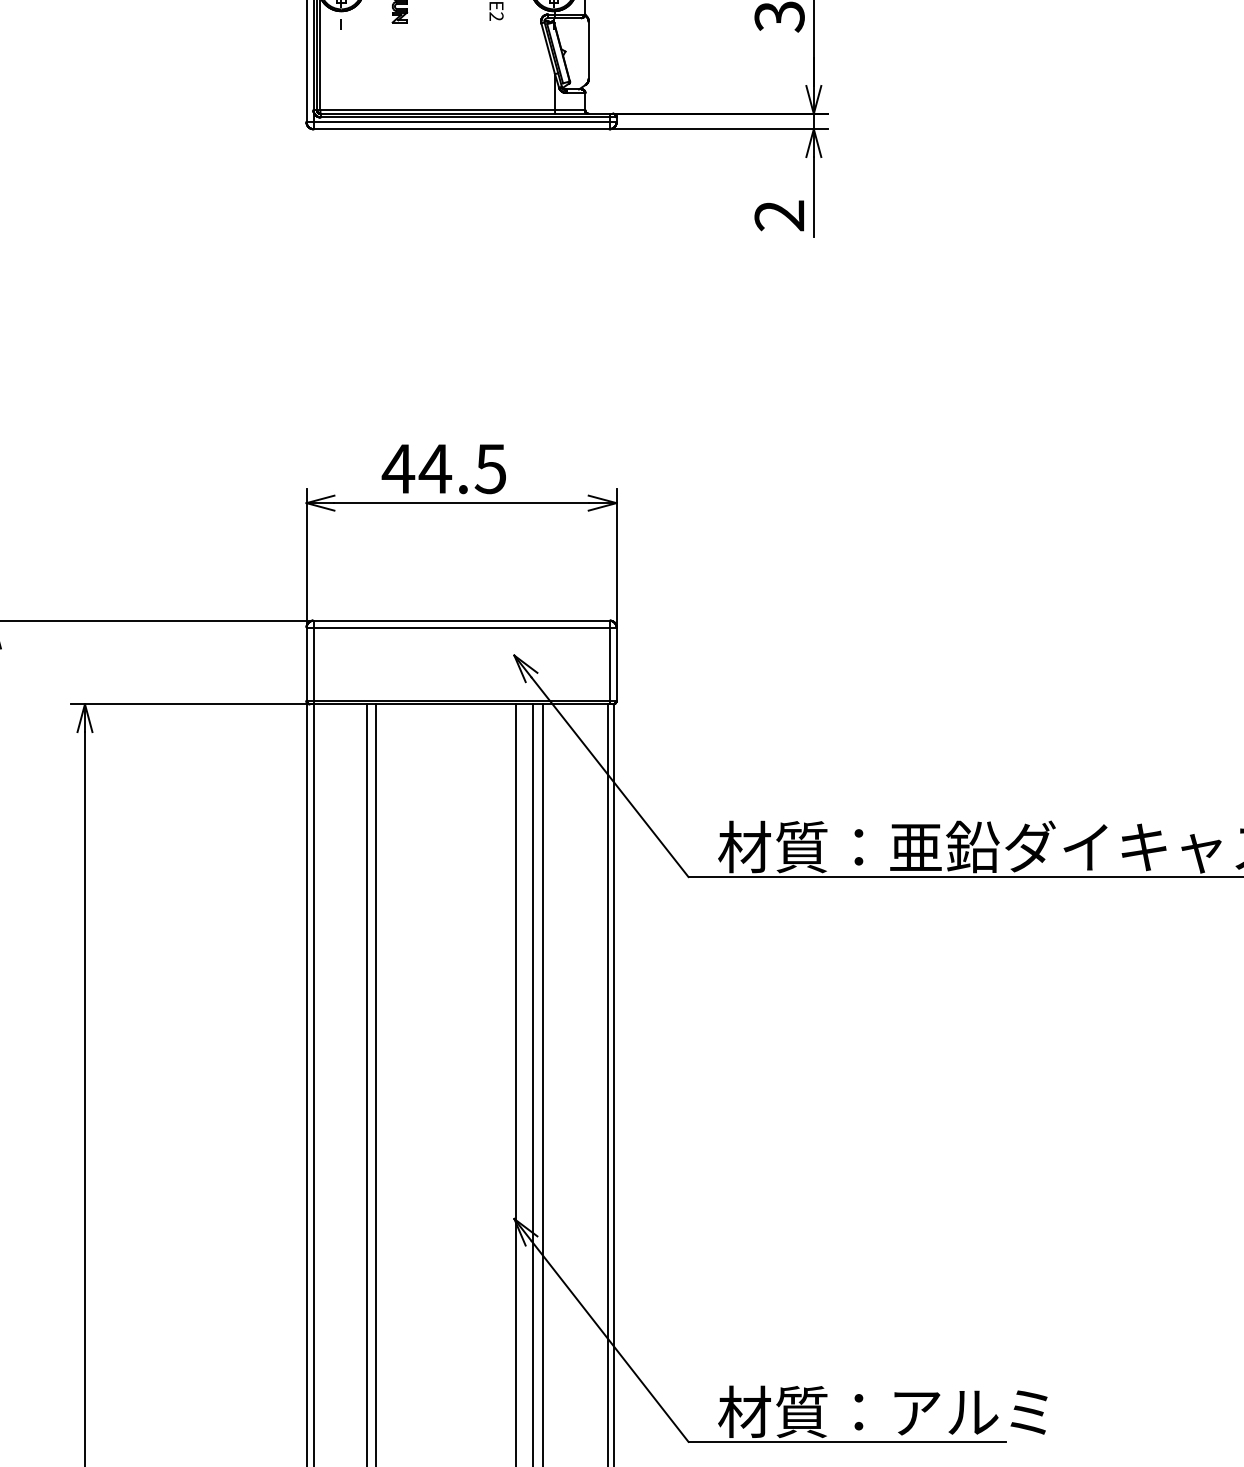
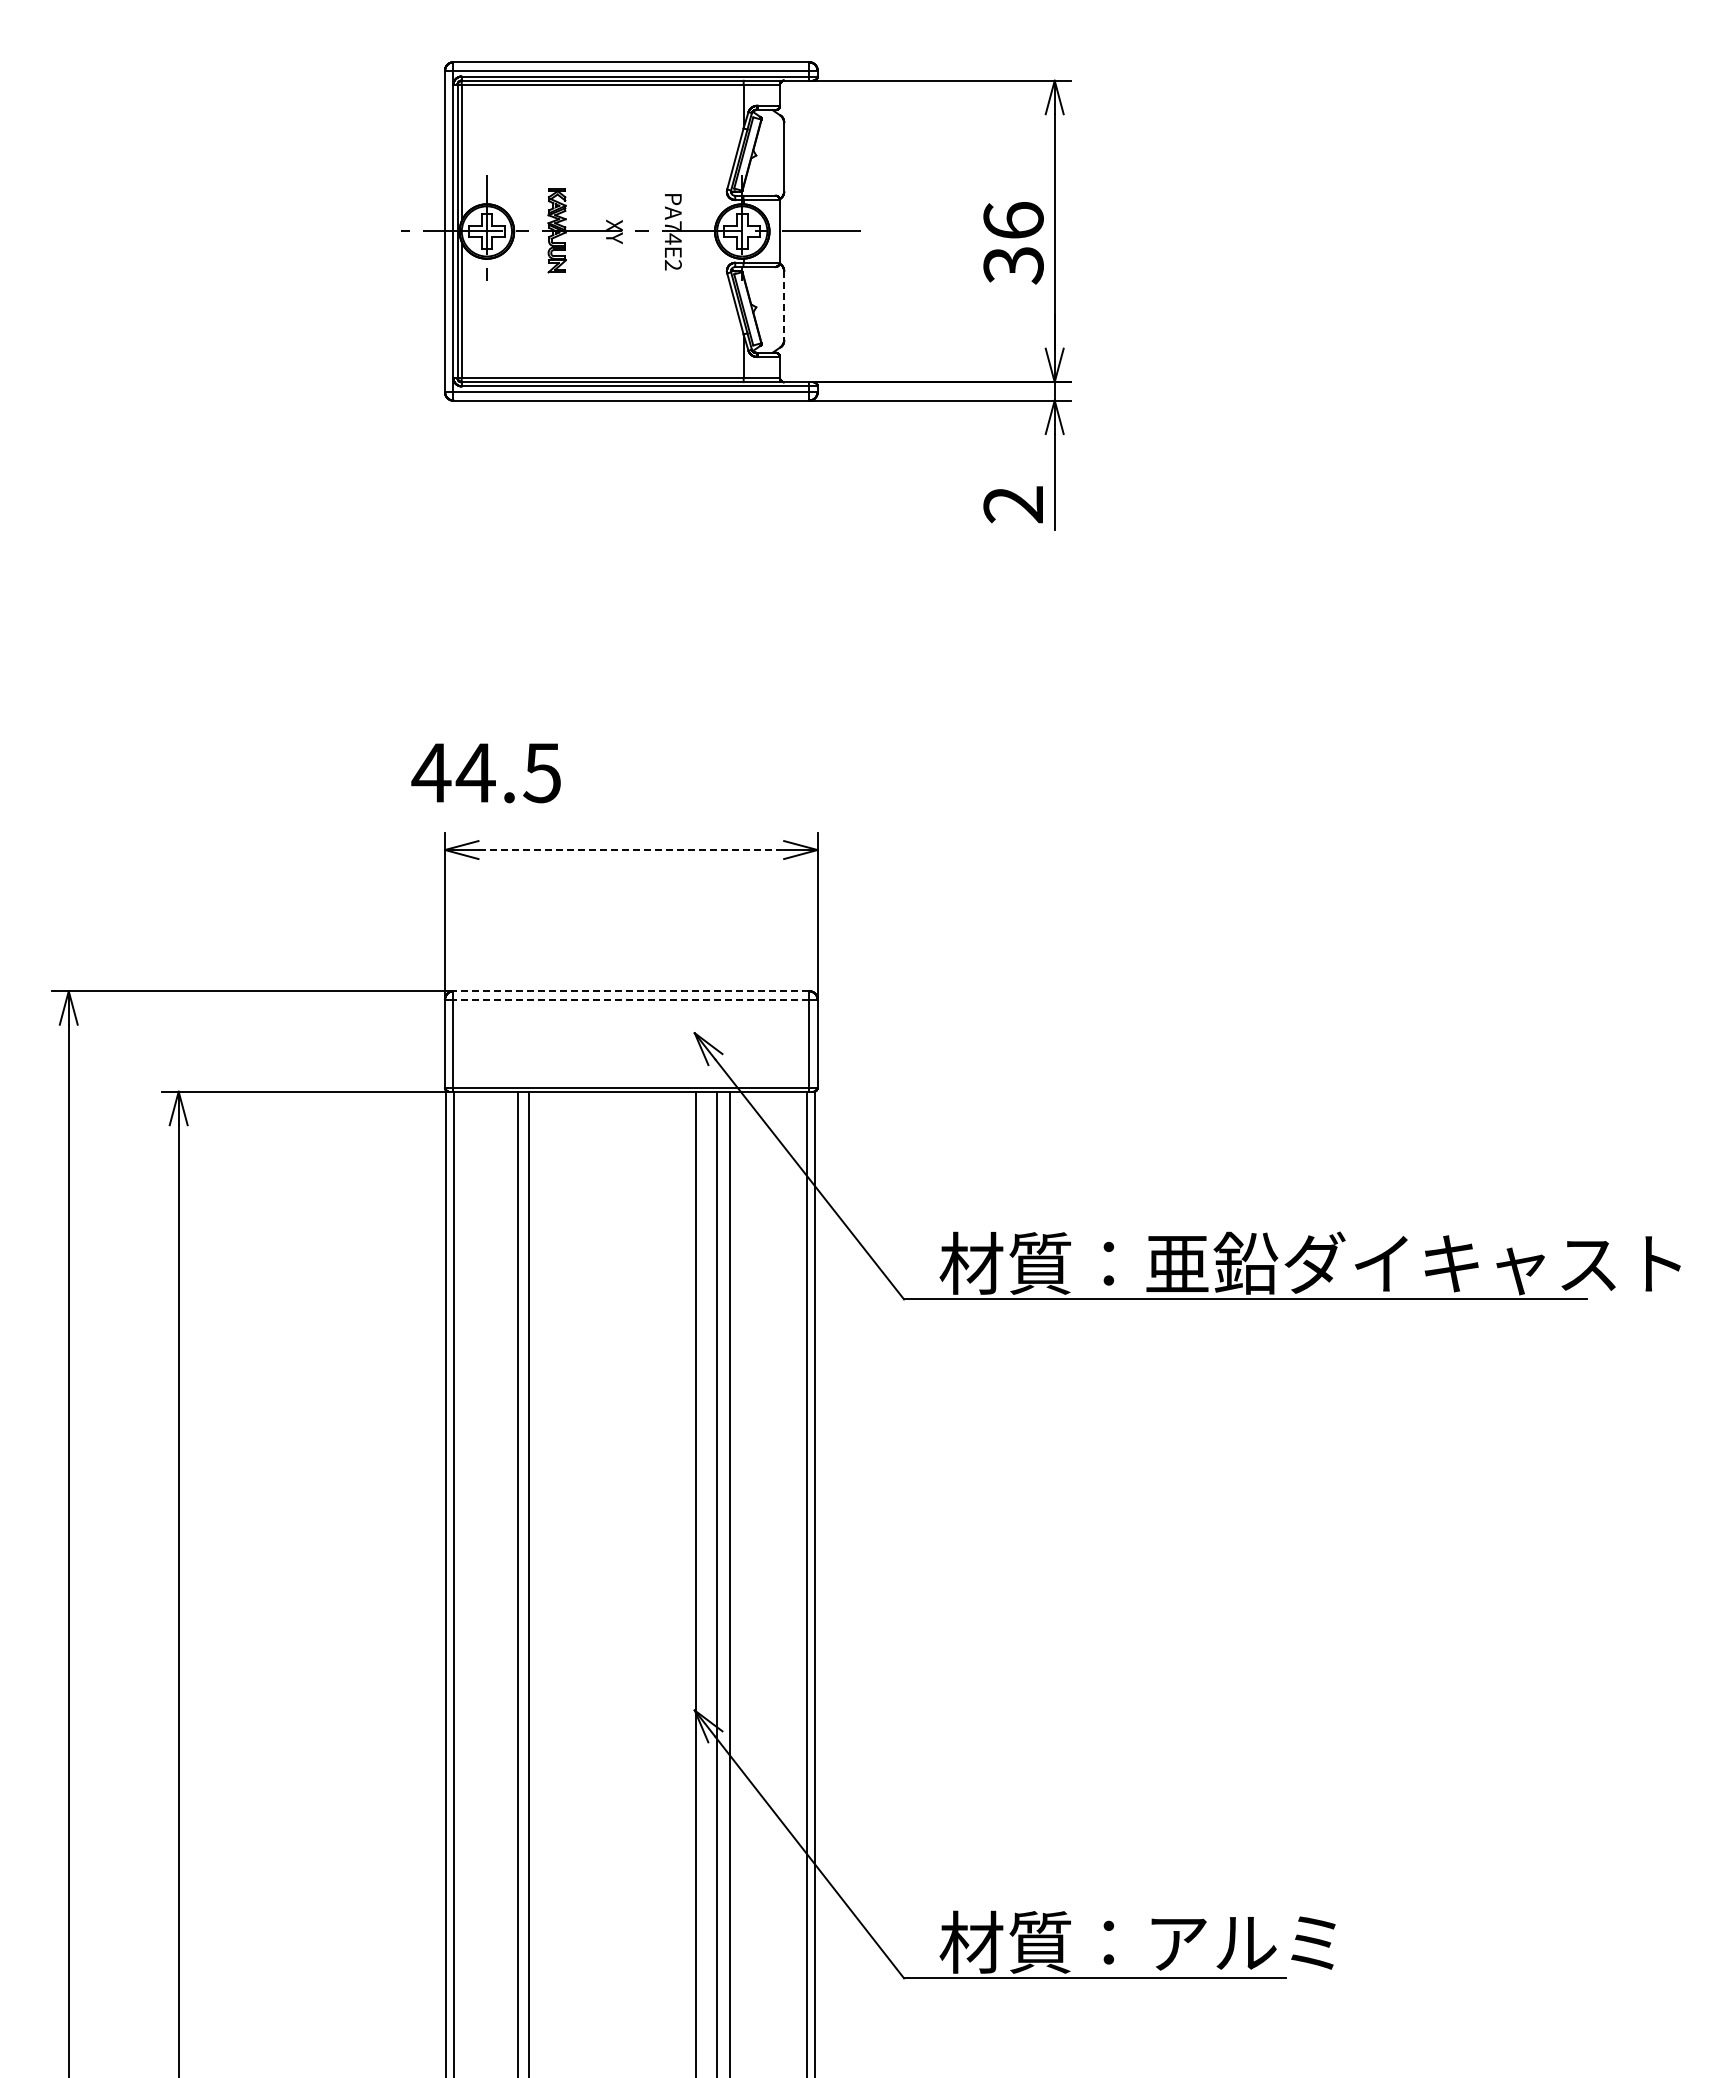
line: (589, 50) -> (784, 305), solid -> dashed
text: (443, 469) -> (485, 773), moved
line: (461, 503) -> (631, 850), solid -> dashed
line: (461, 620) -> (631, 991), solid -> dashed
line: (461, 627) -> (631, 999), solid -> dashed

